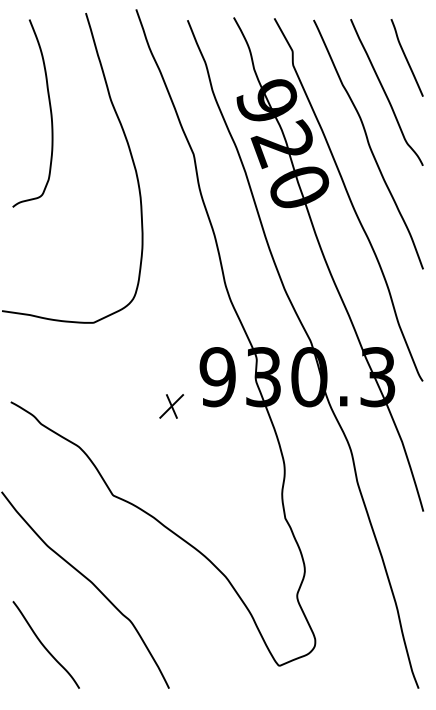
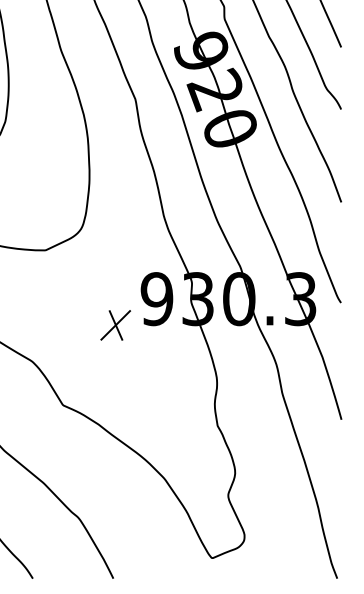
part: (171, 406) -> (115, 325), size x1.4

